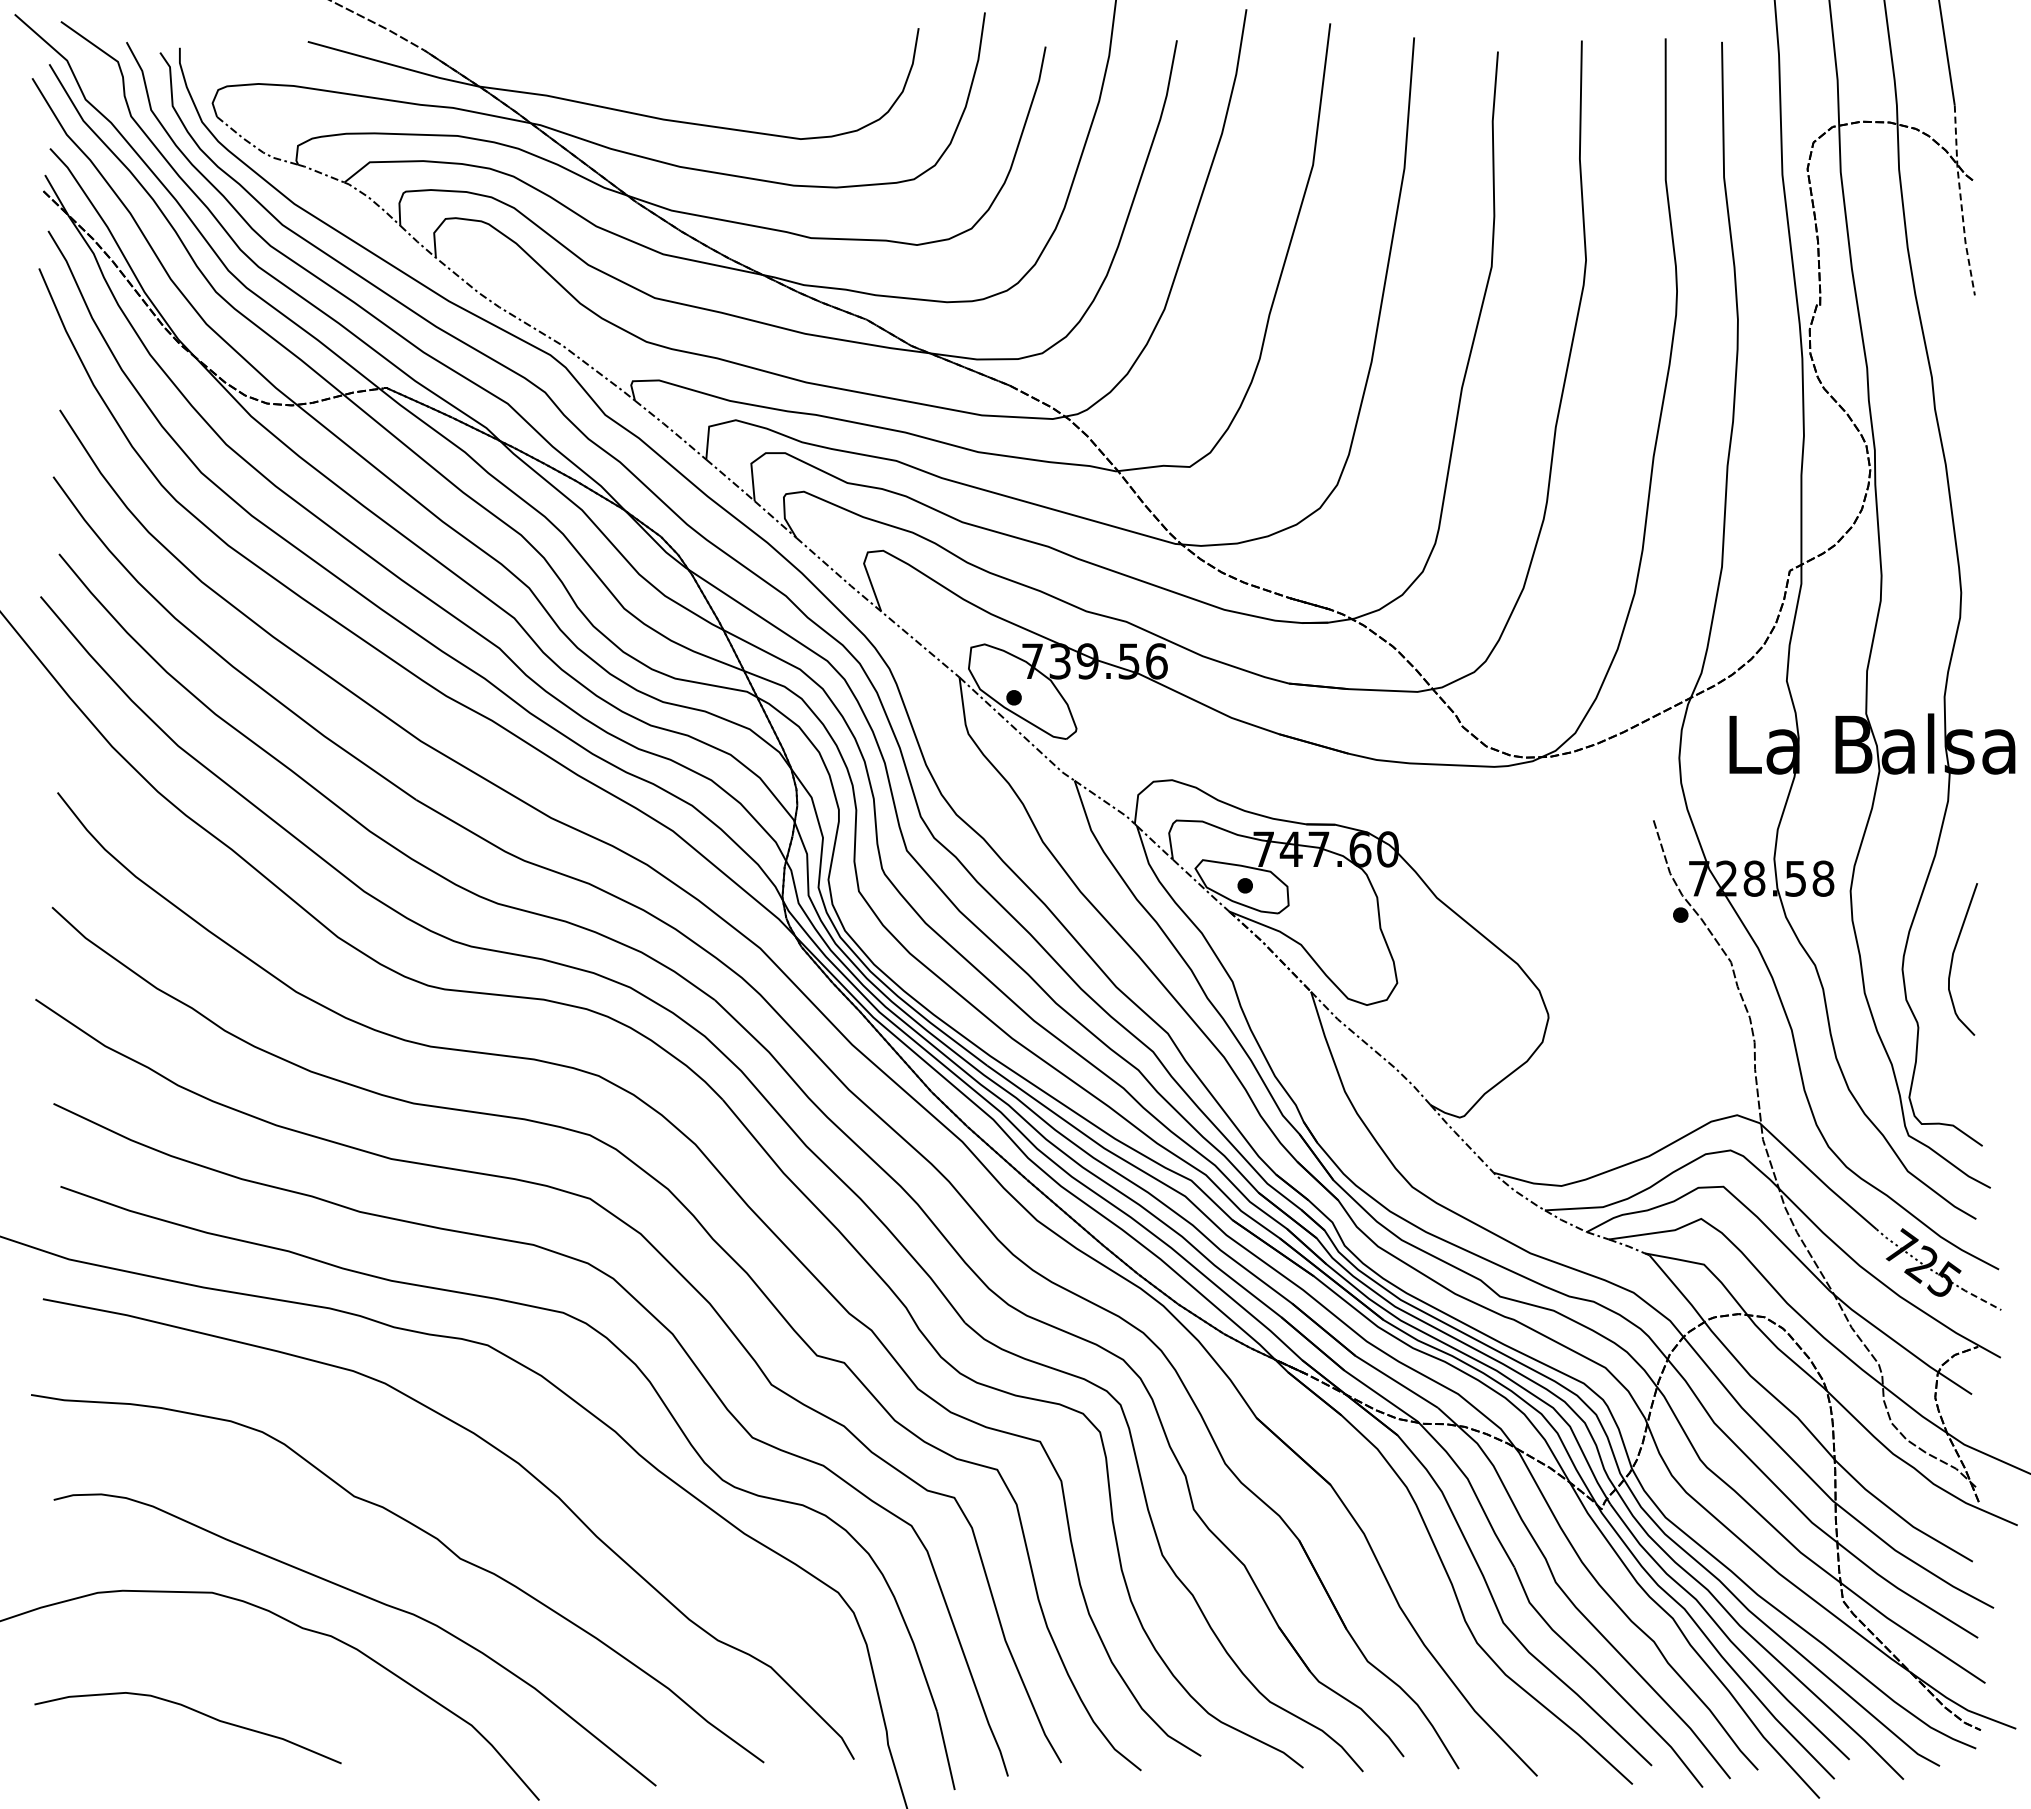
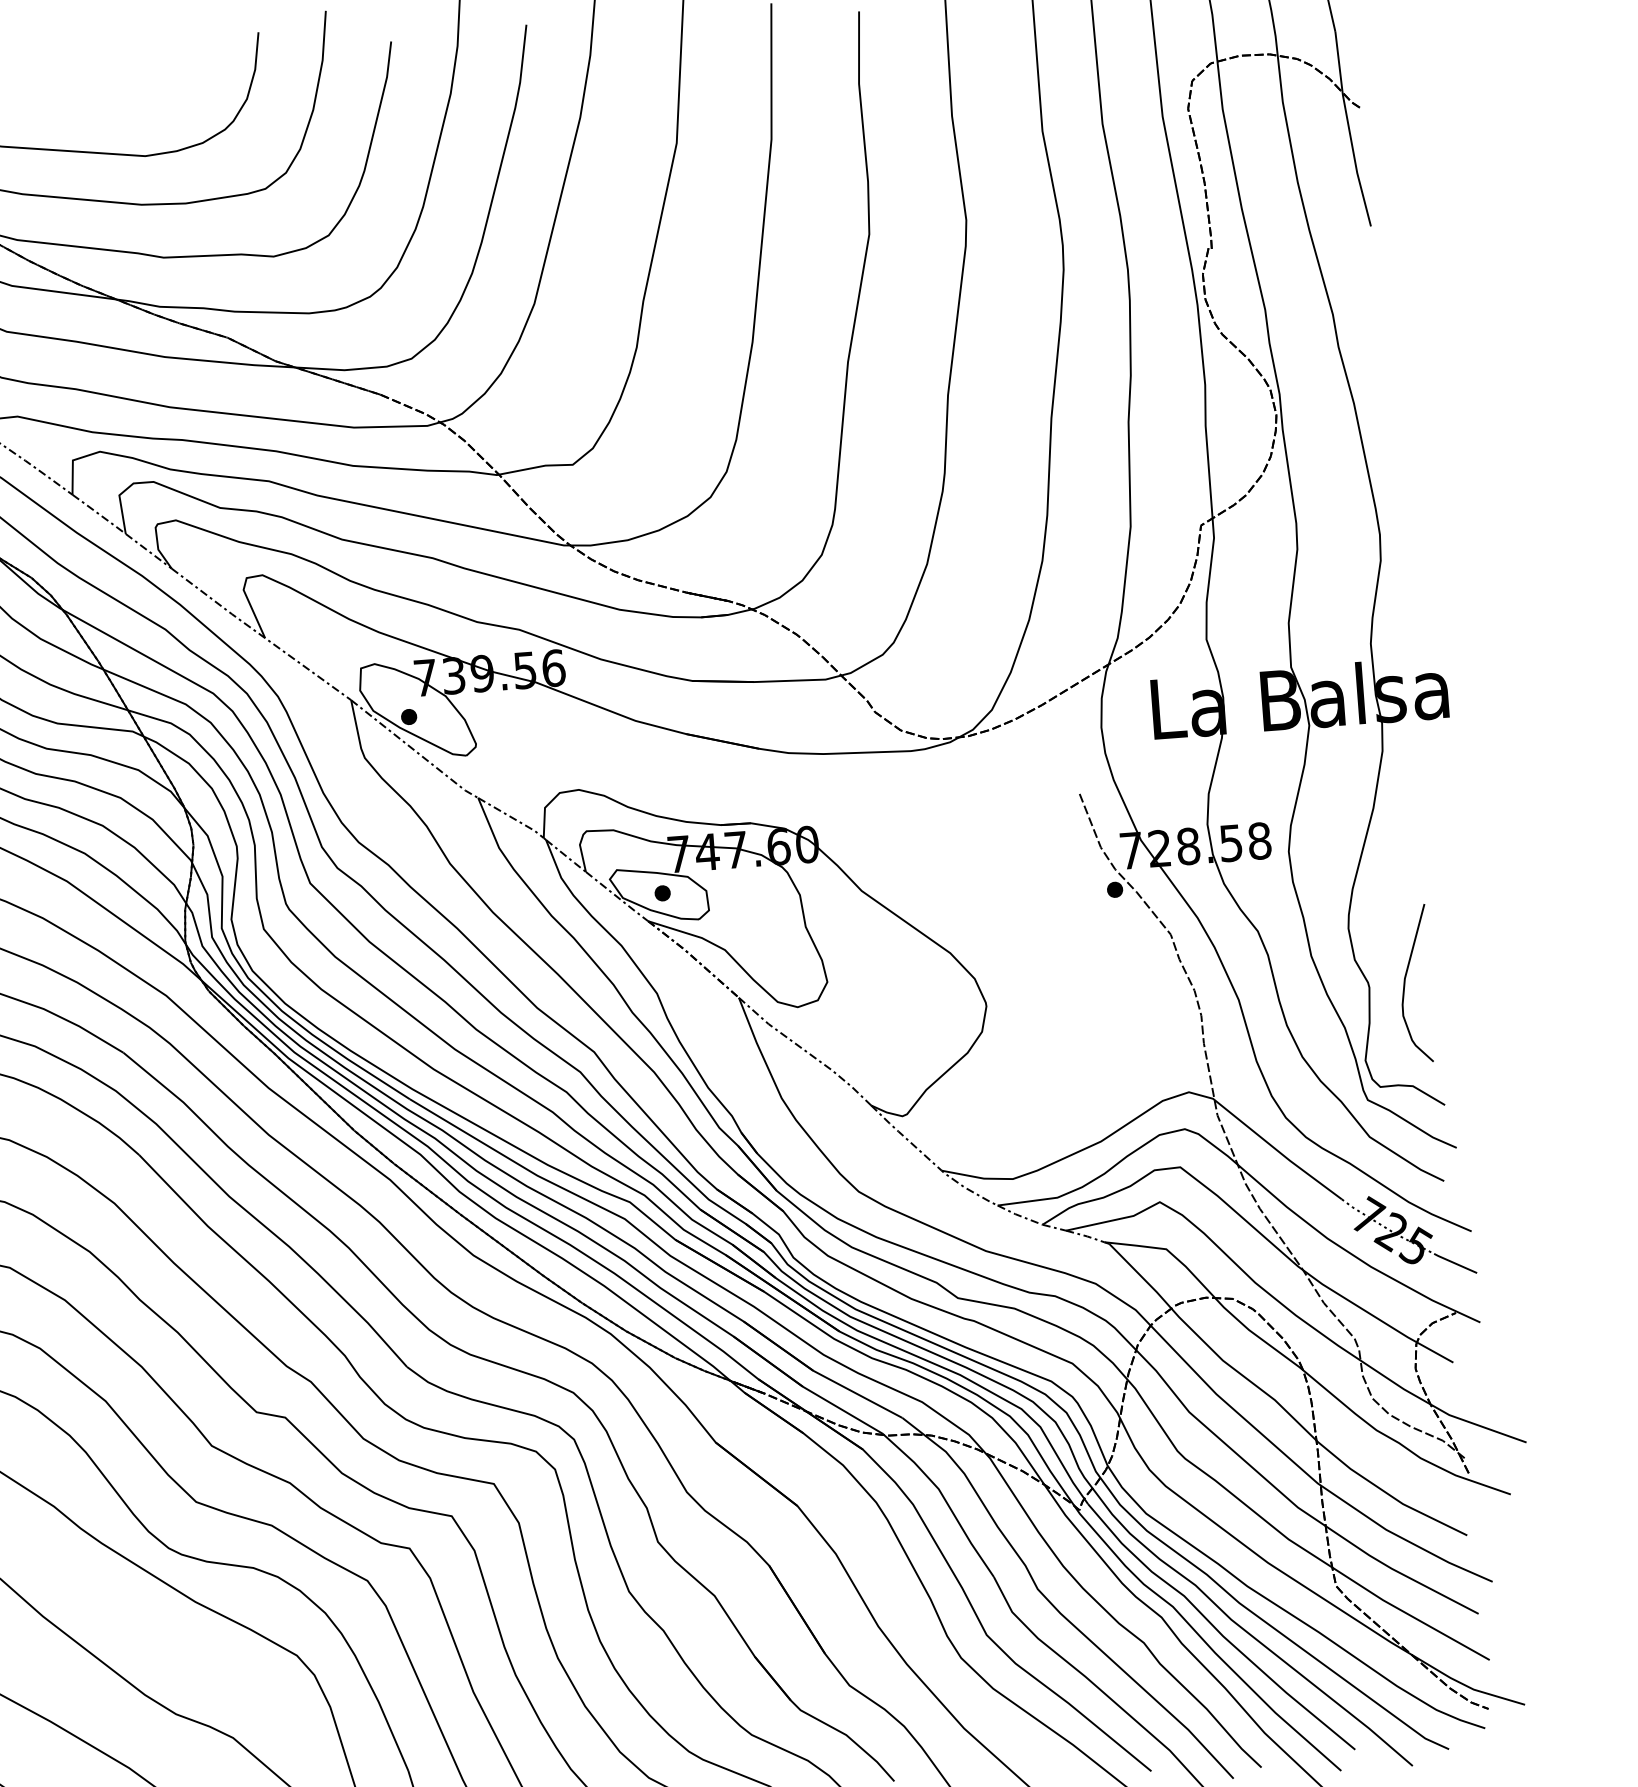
line: (1961, 201) -> (1349, 130), dashed -> solid
curve: (1953, 959) -> (1405, 984), moved
line: (1981, 1299) -> (1455, 1263), dashed -> solid

